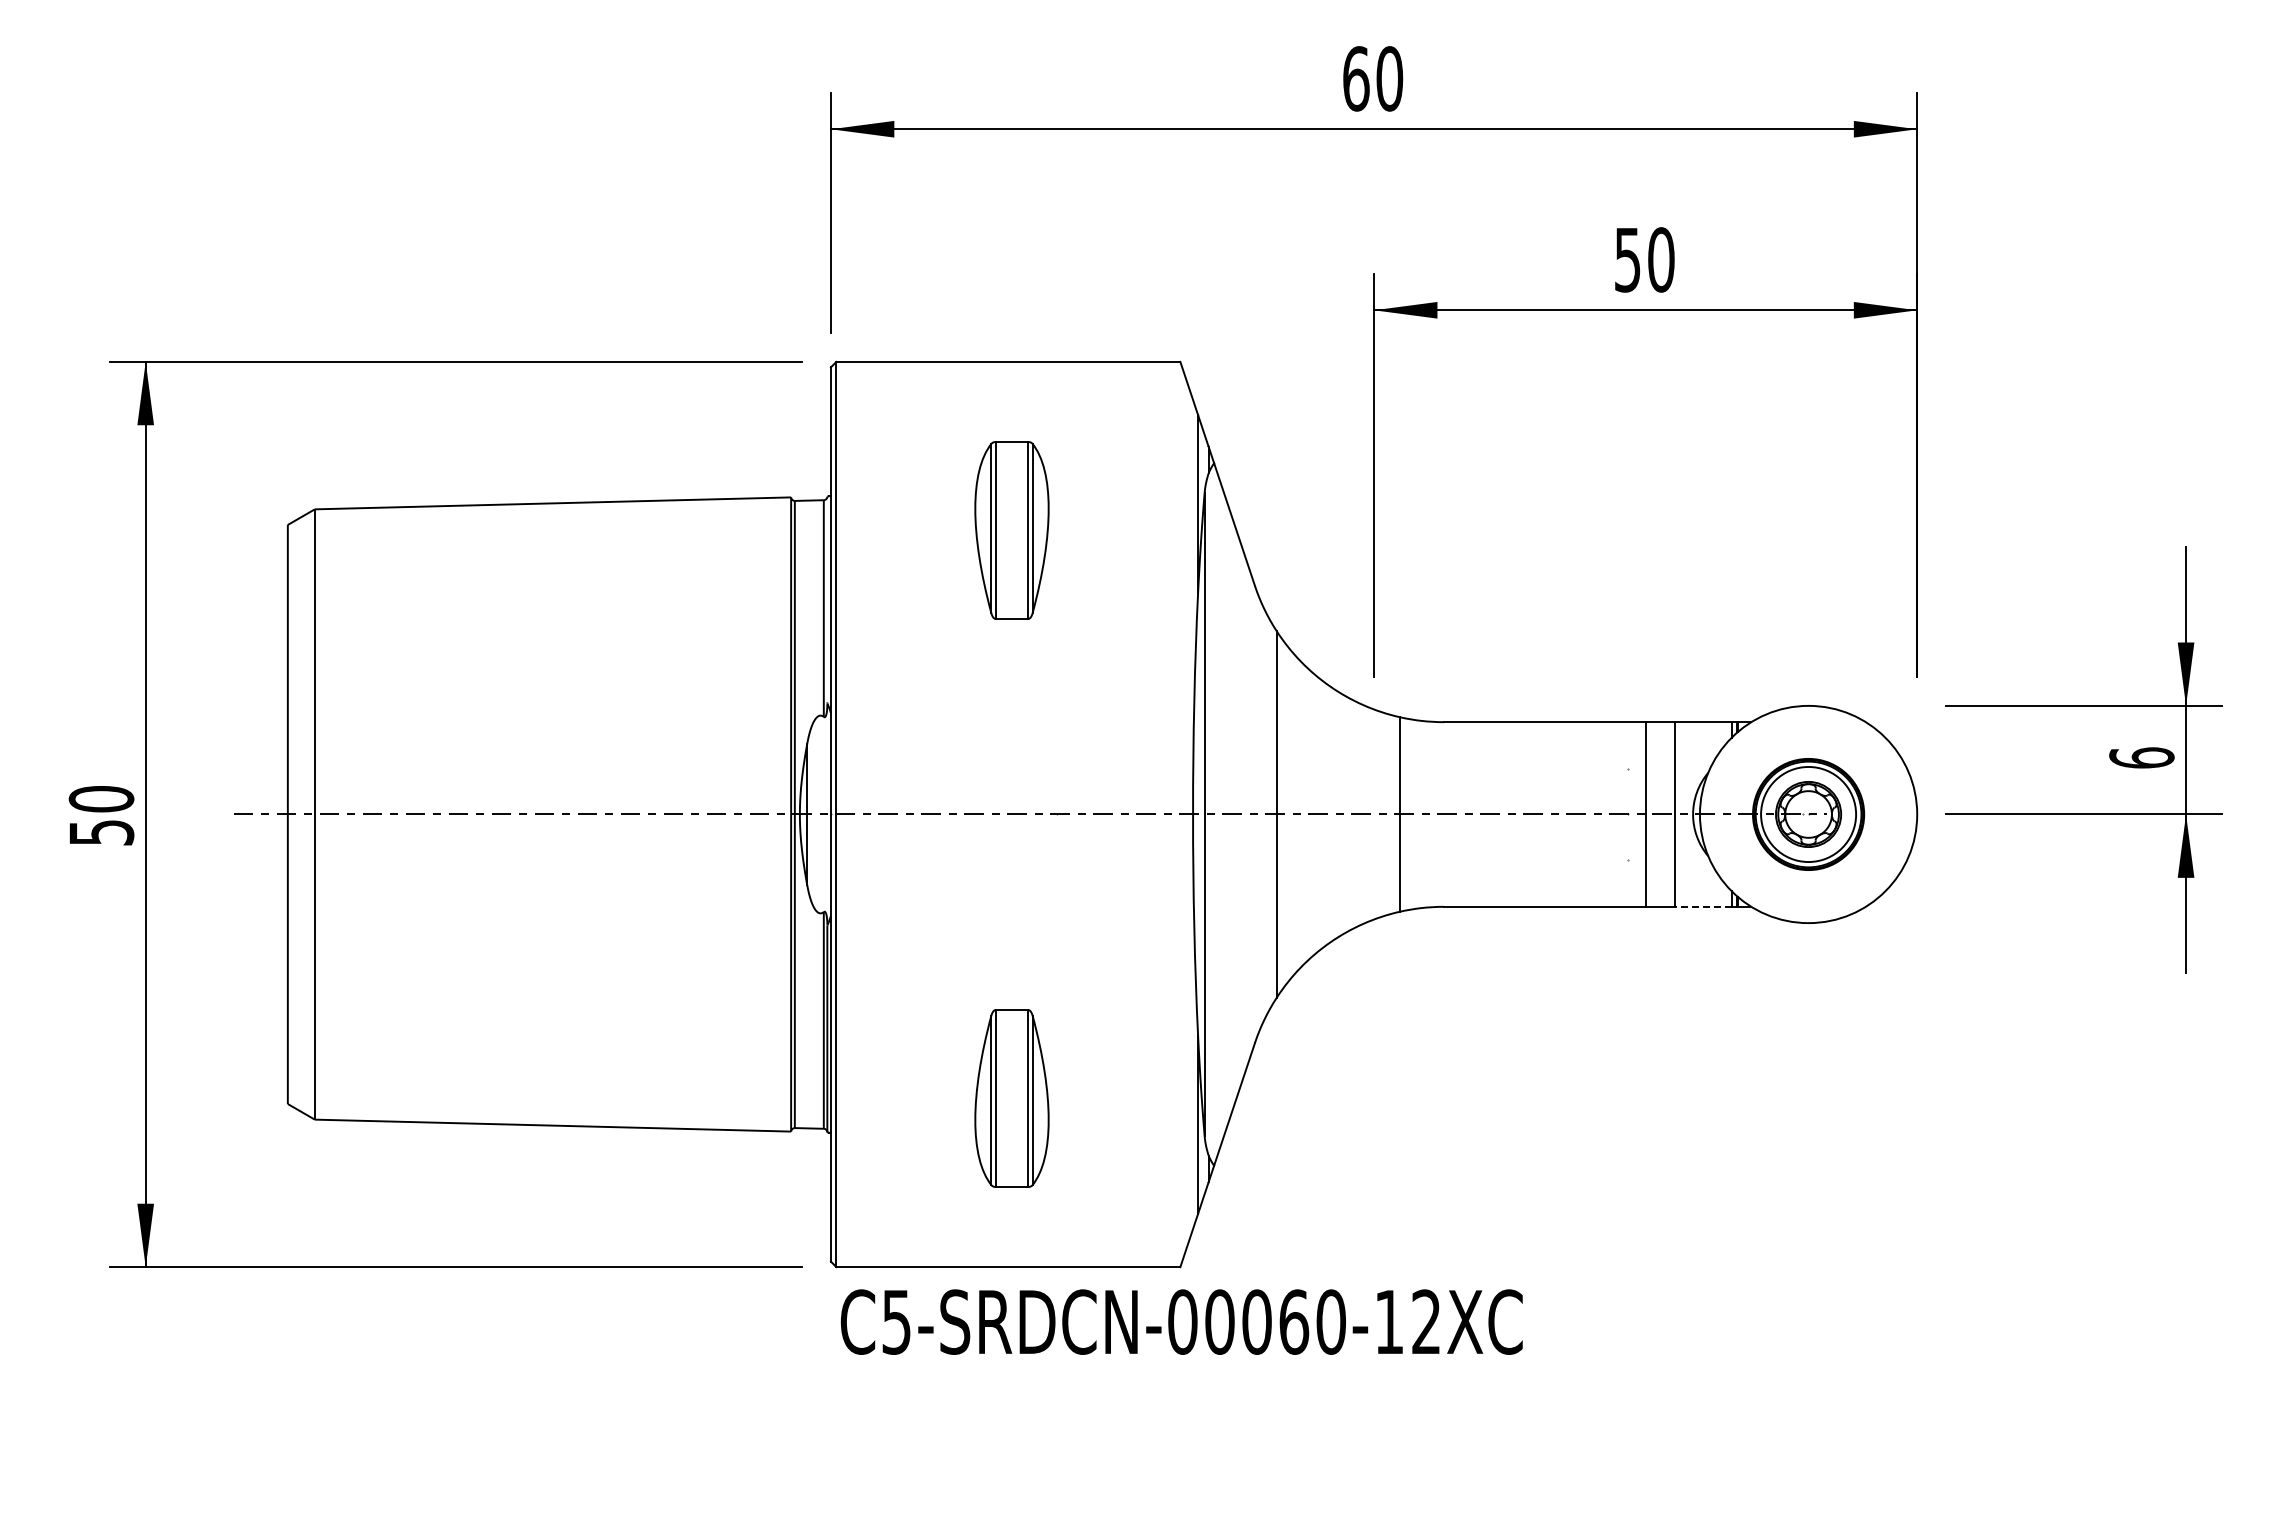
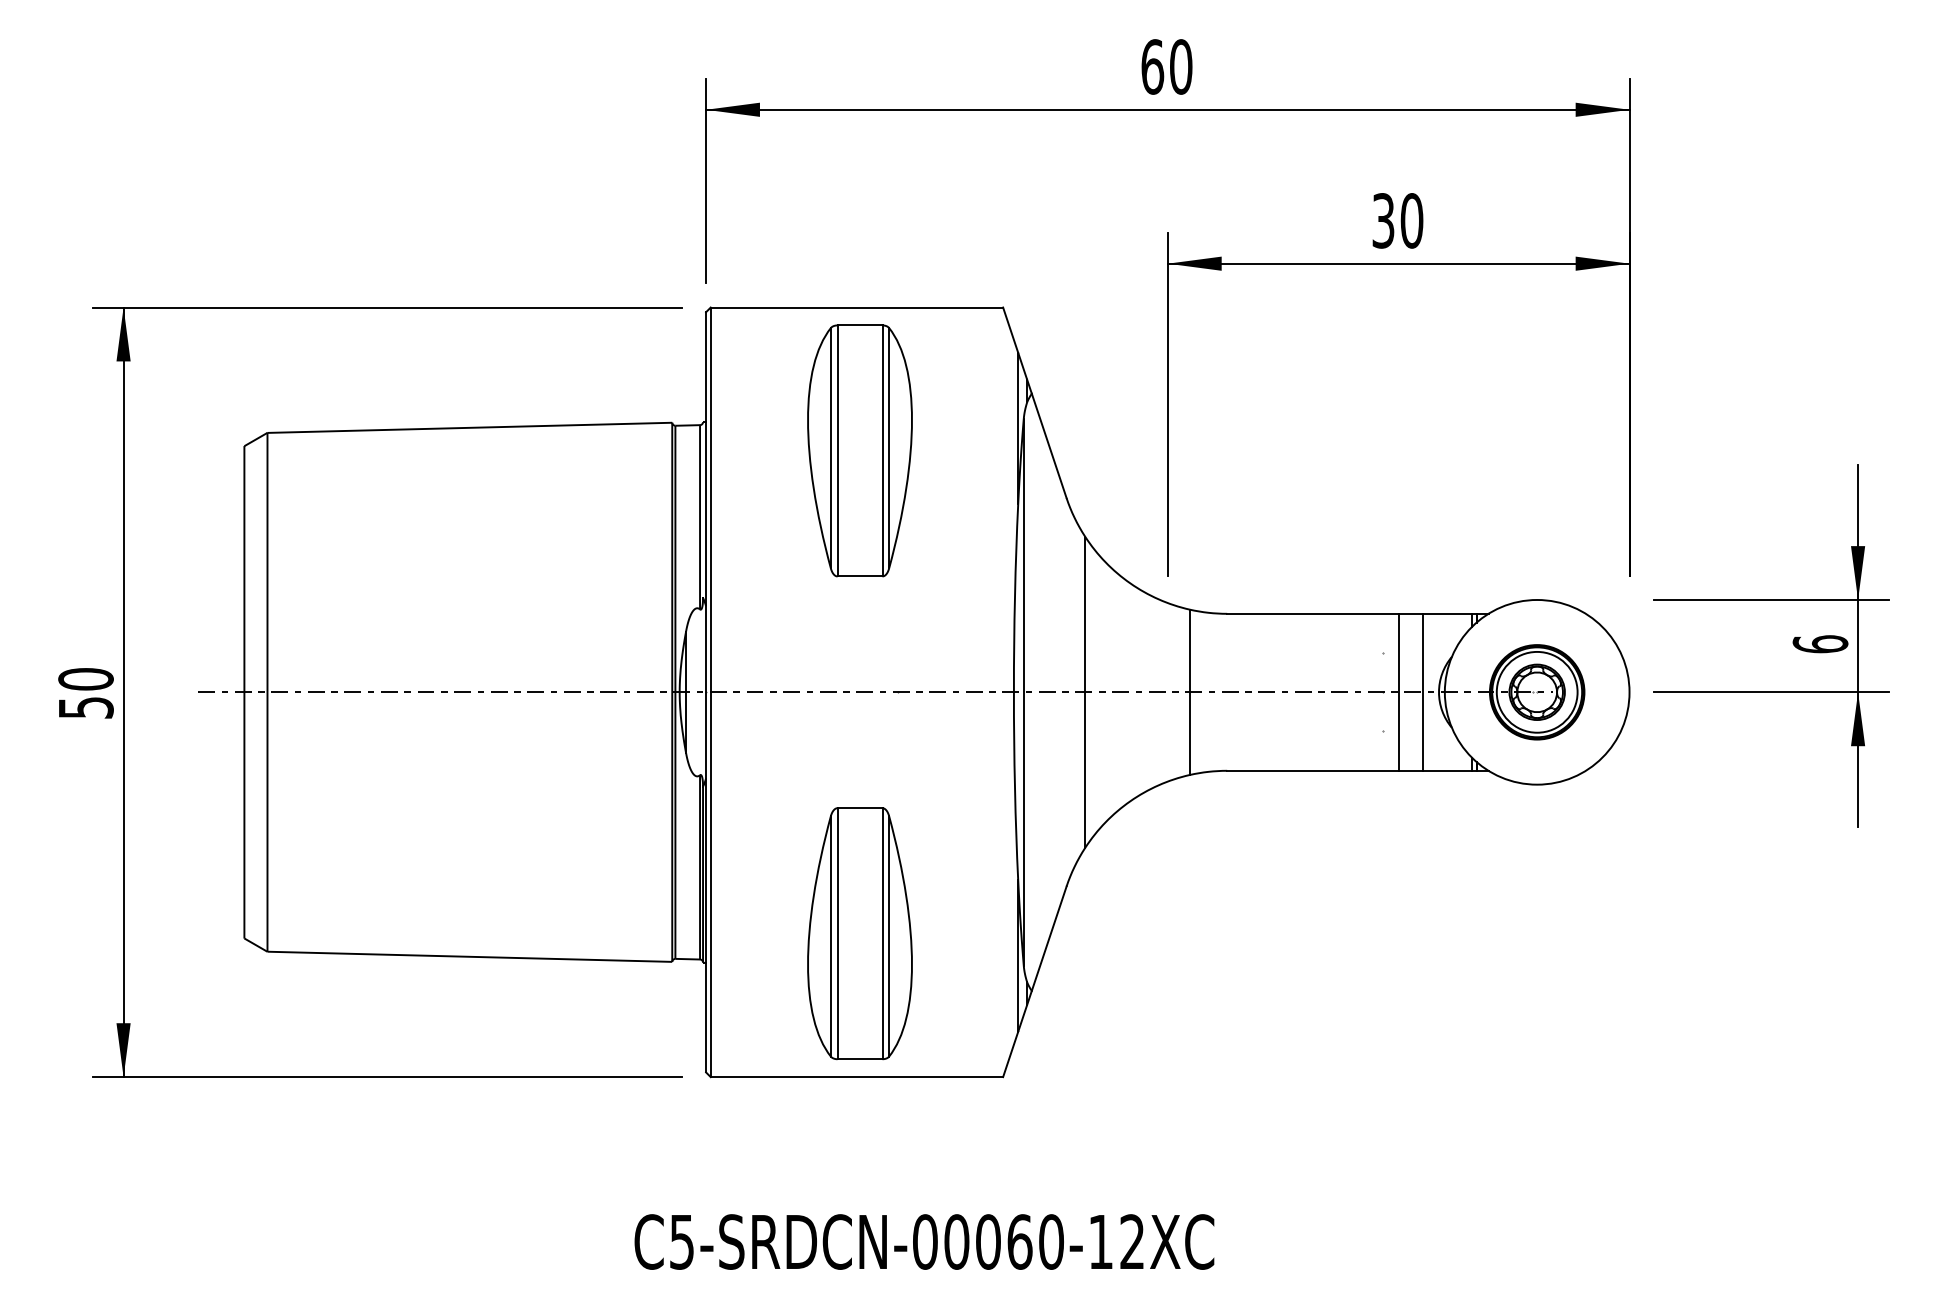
text: (1627, 259) -> (1383, 220), 50 -> 30
part: (1011, 530) -> (859, 450), size x1.67
line: (1703, 906) -> (1447, 770), dashed -> solid
part: (1011, 1098) -> (859, 933), size x1.67
text: (1181, 1321) -> (924, 1241), moved

